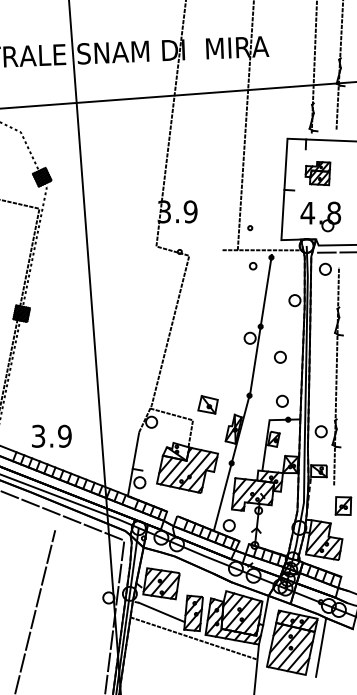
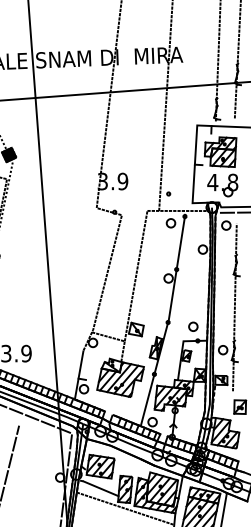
part: (317, 173) -> (220, 152), size x1.67
part: (252, 265) -> (170, 222), size x1.67
line: (207, 335) -> (135, 276), added
part: (280, 356) -> (191, 292), removed

